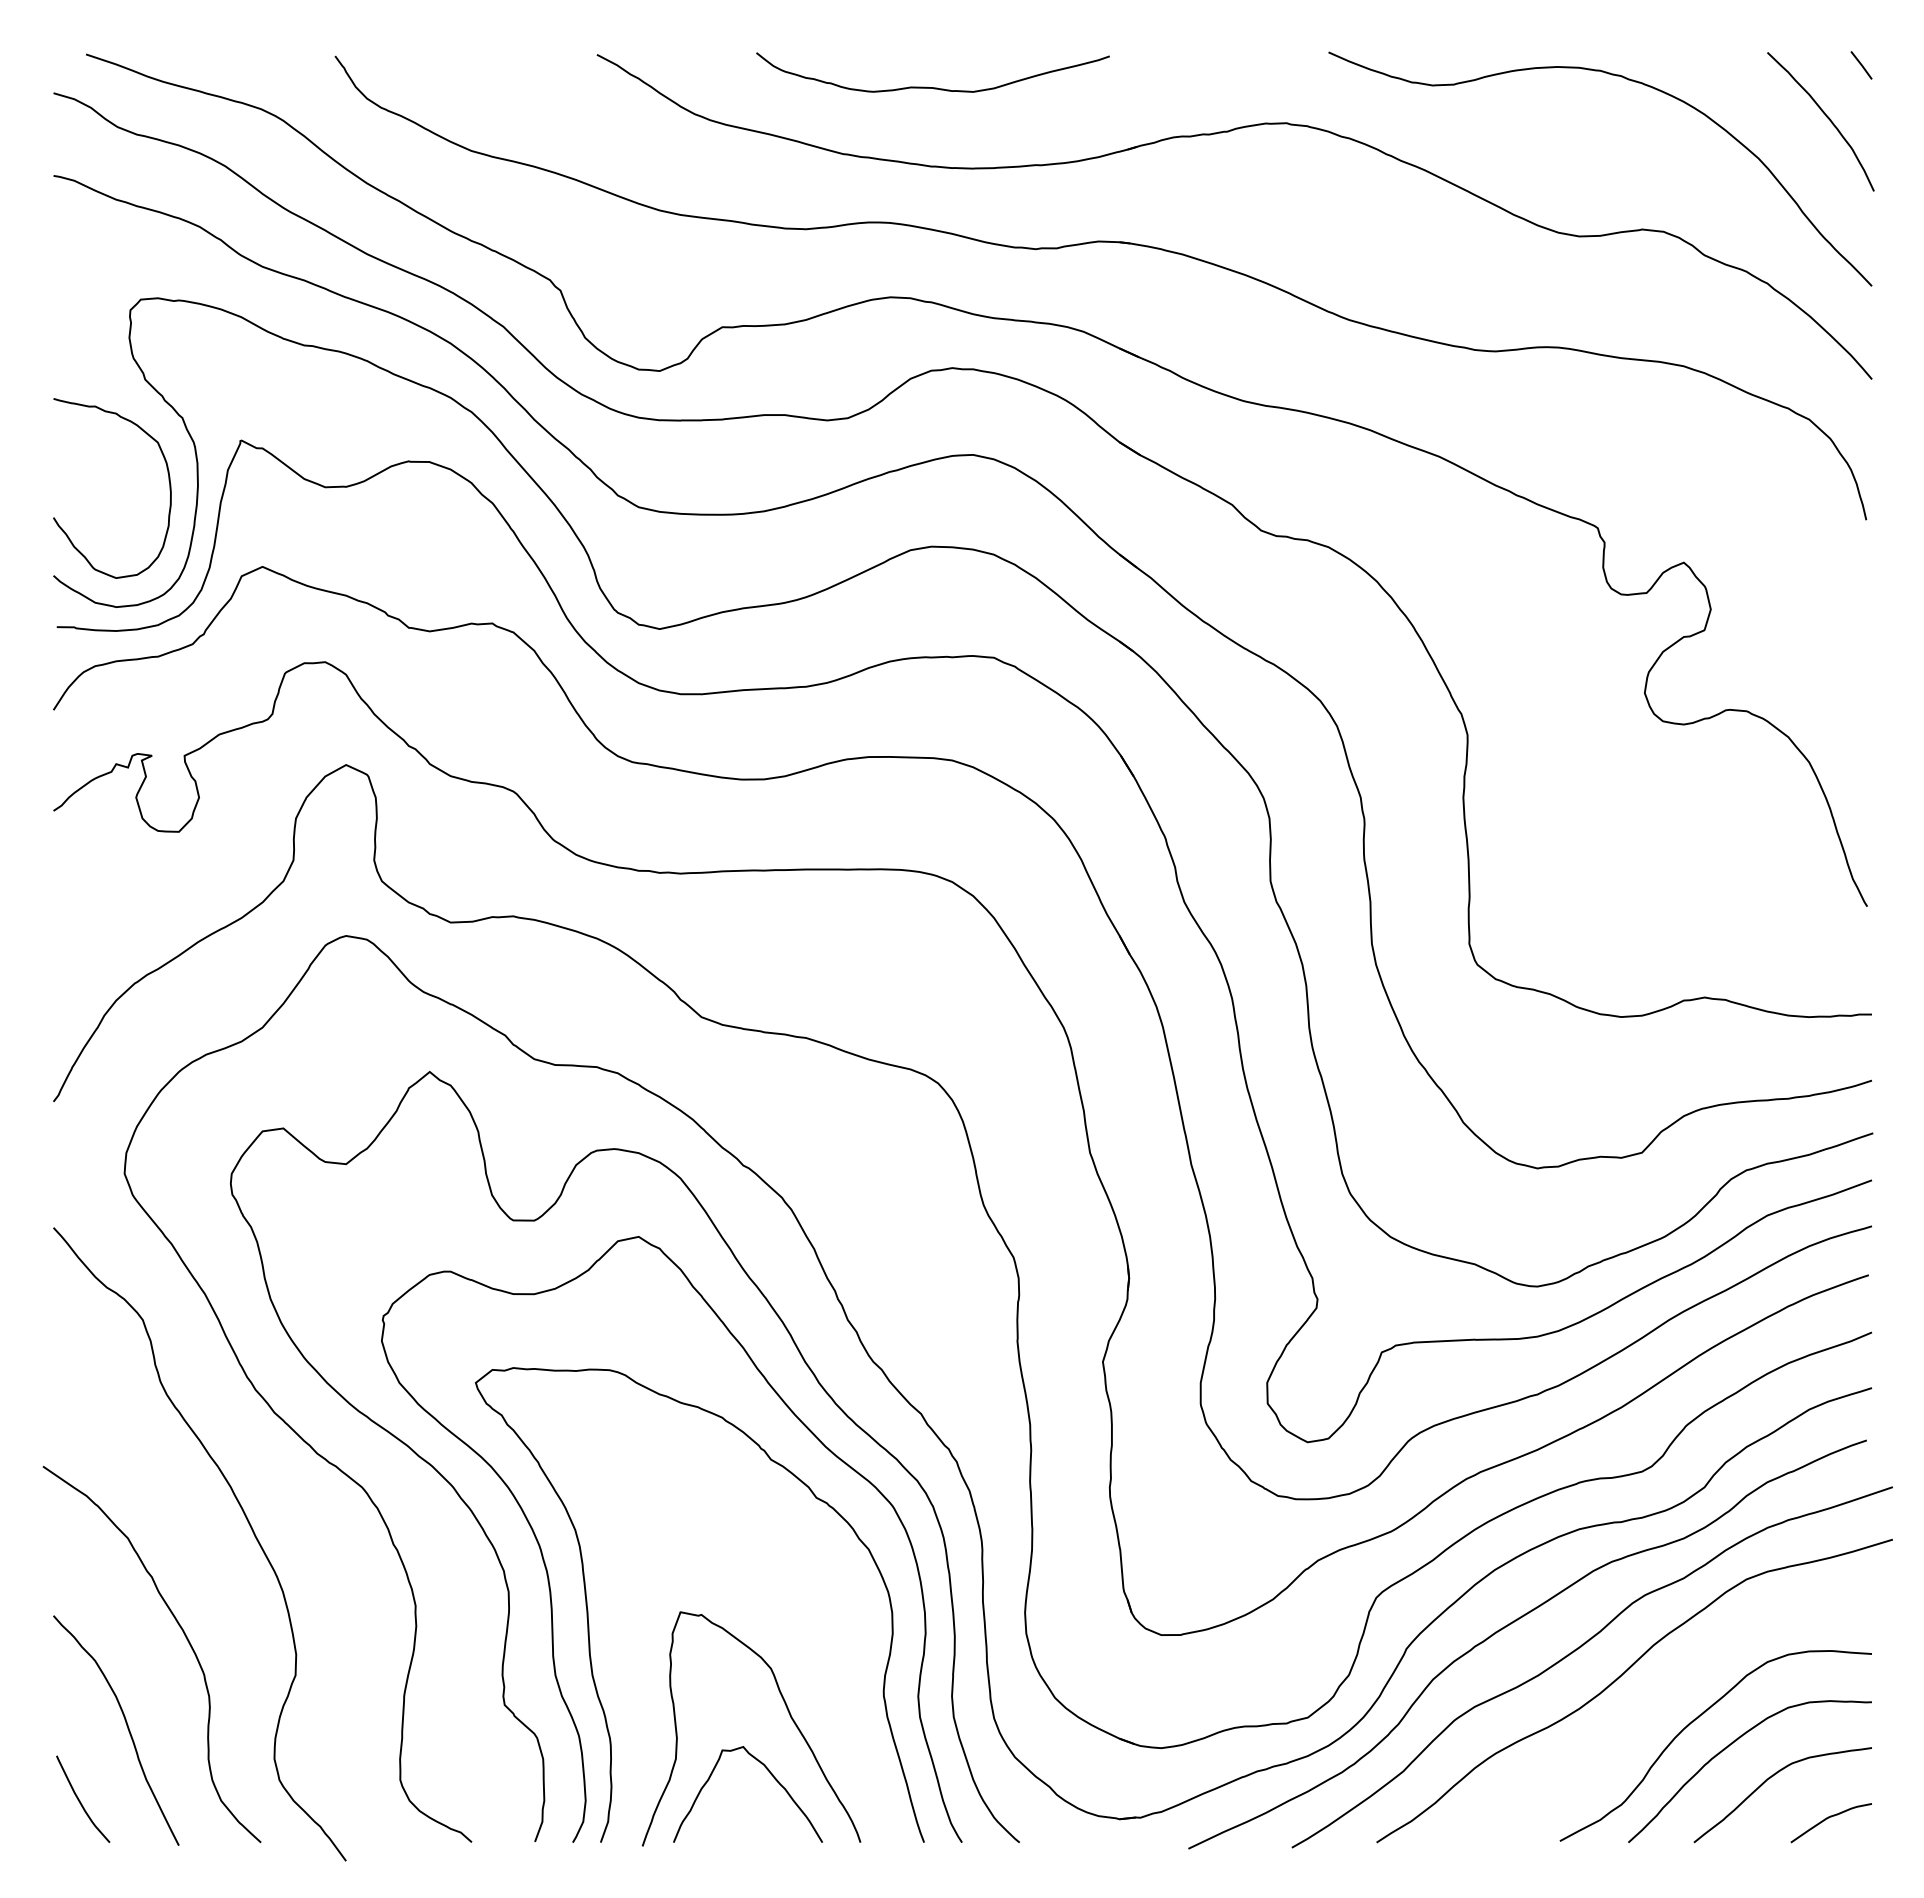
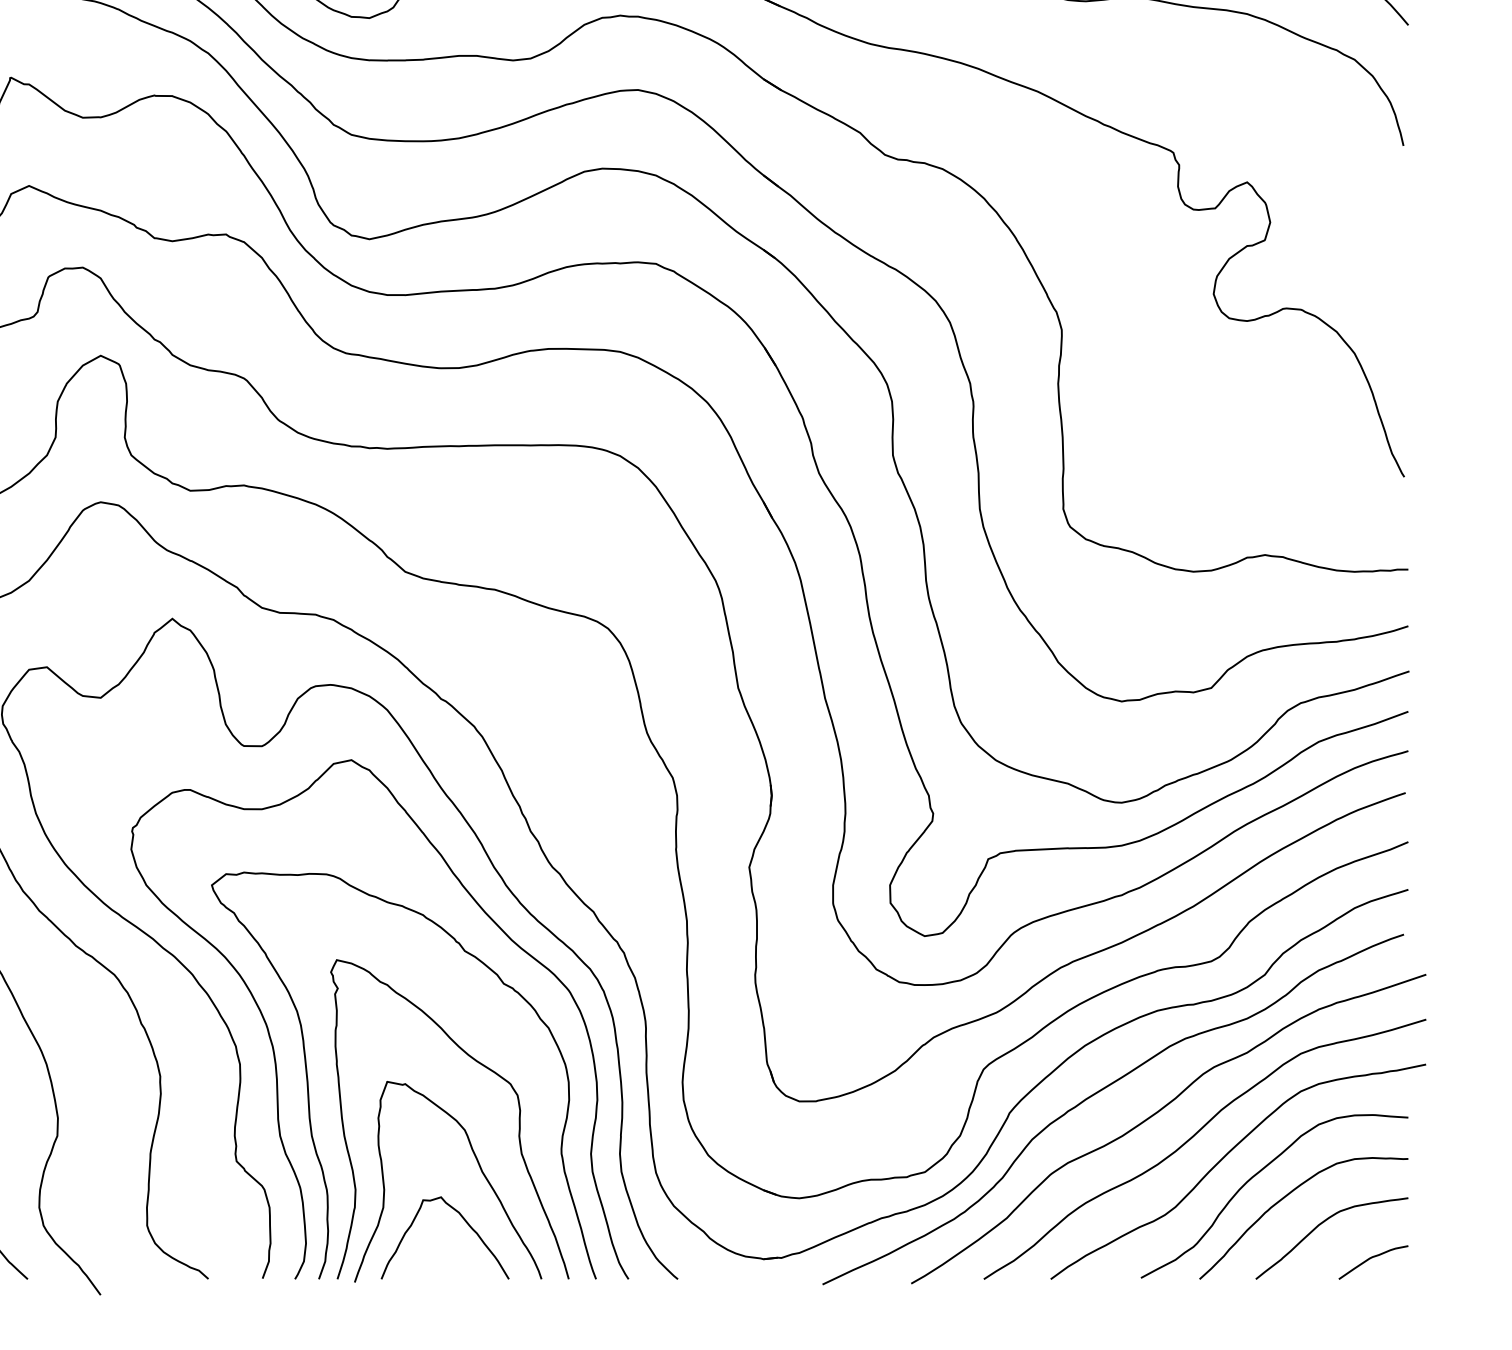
curve: (789, 1592) -> (480, 1064), added
curve: (1657, 1700) -> (1224, 1157), added

